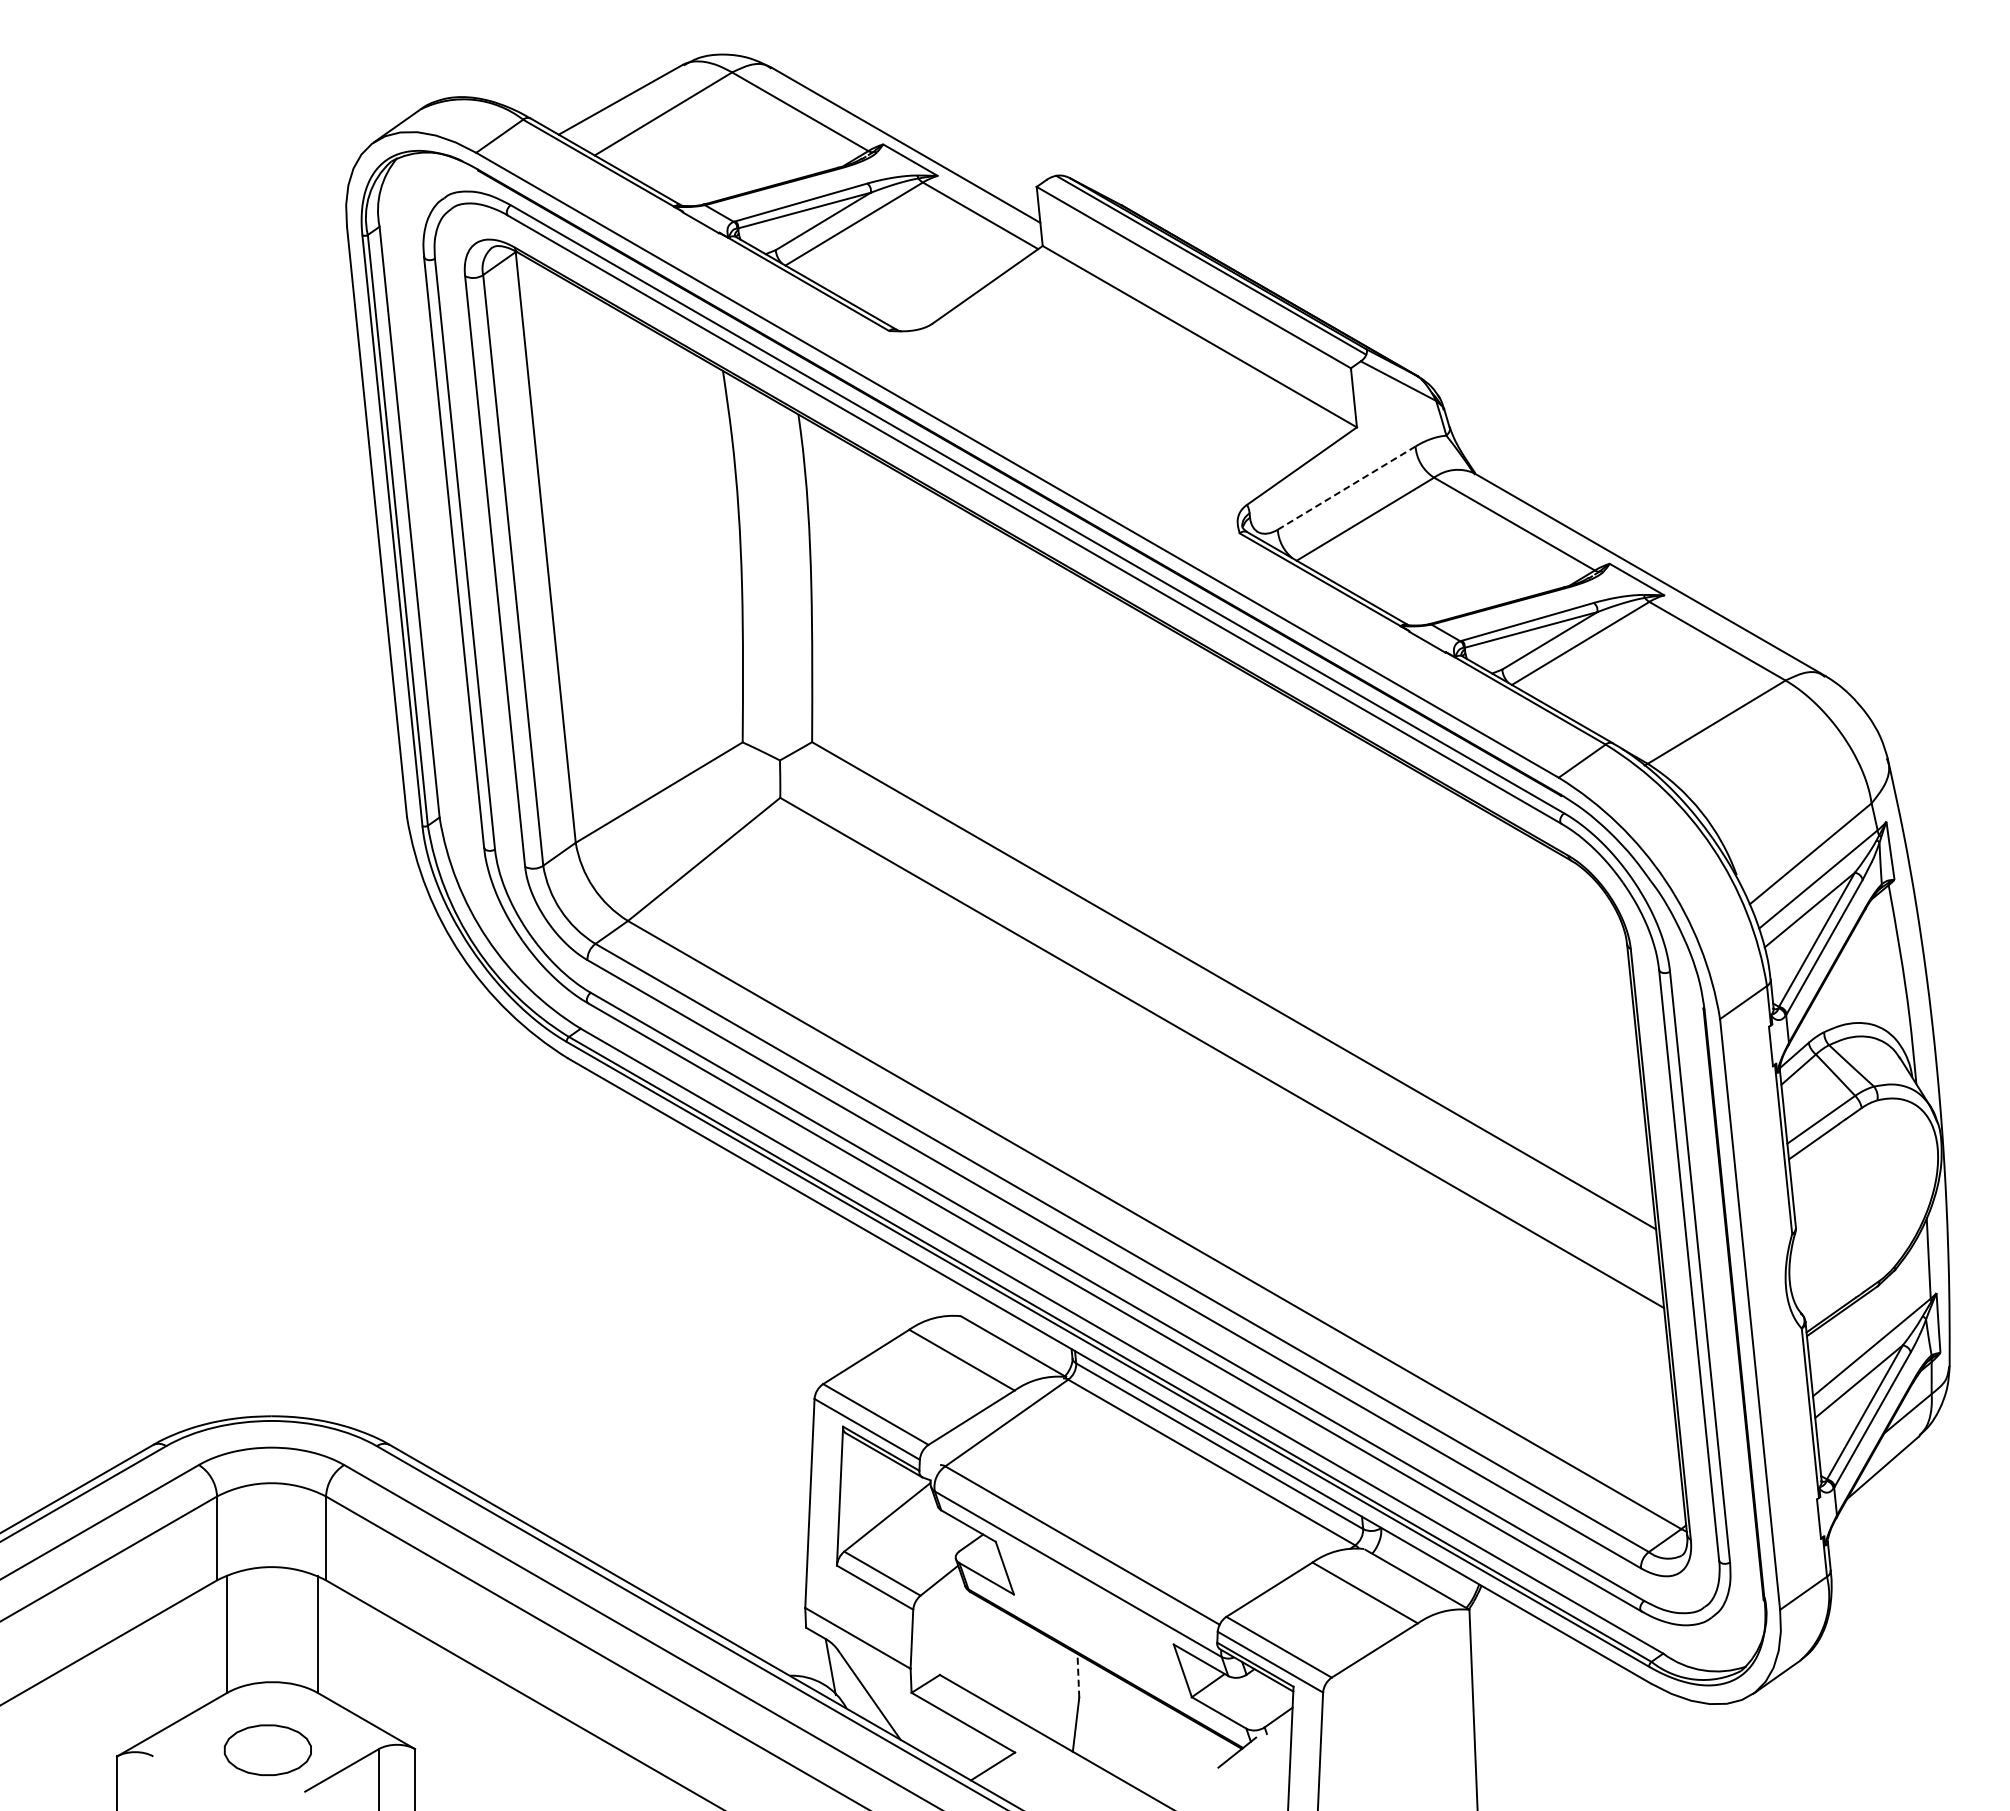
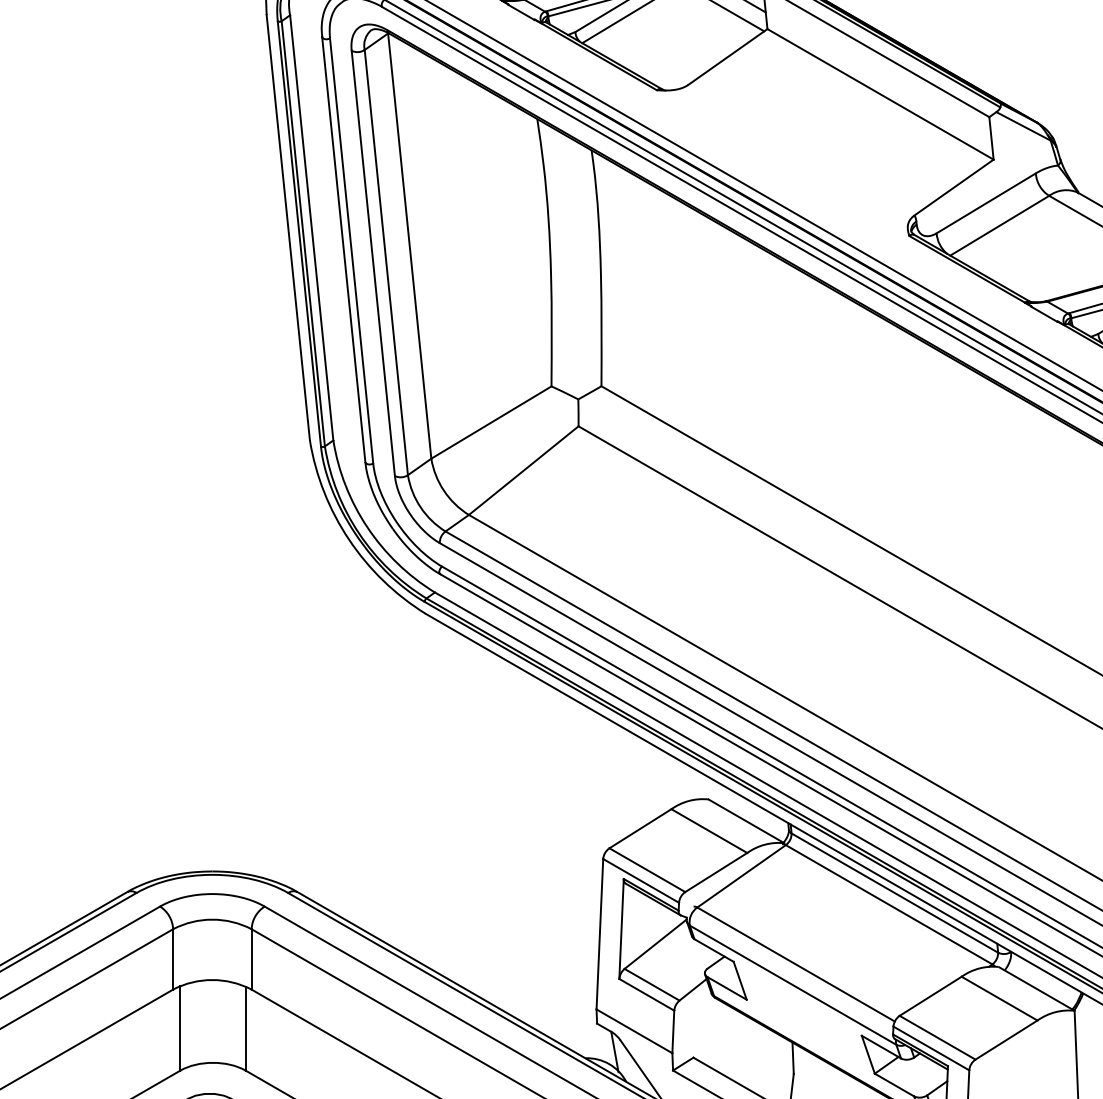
line: (1346, 488) -> (986, 203), dashed -> solid
line: (1078, 1675) -> (793, 1058), dashed -> solid

